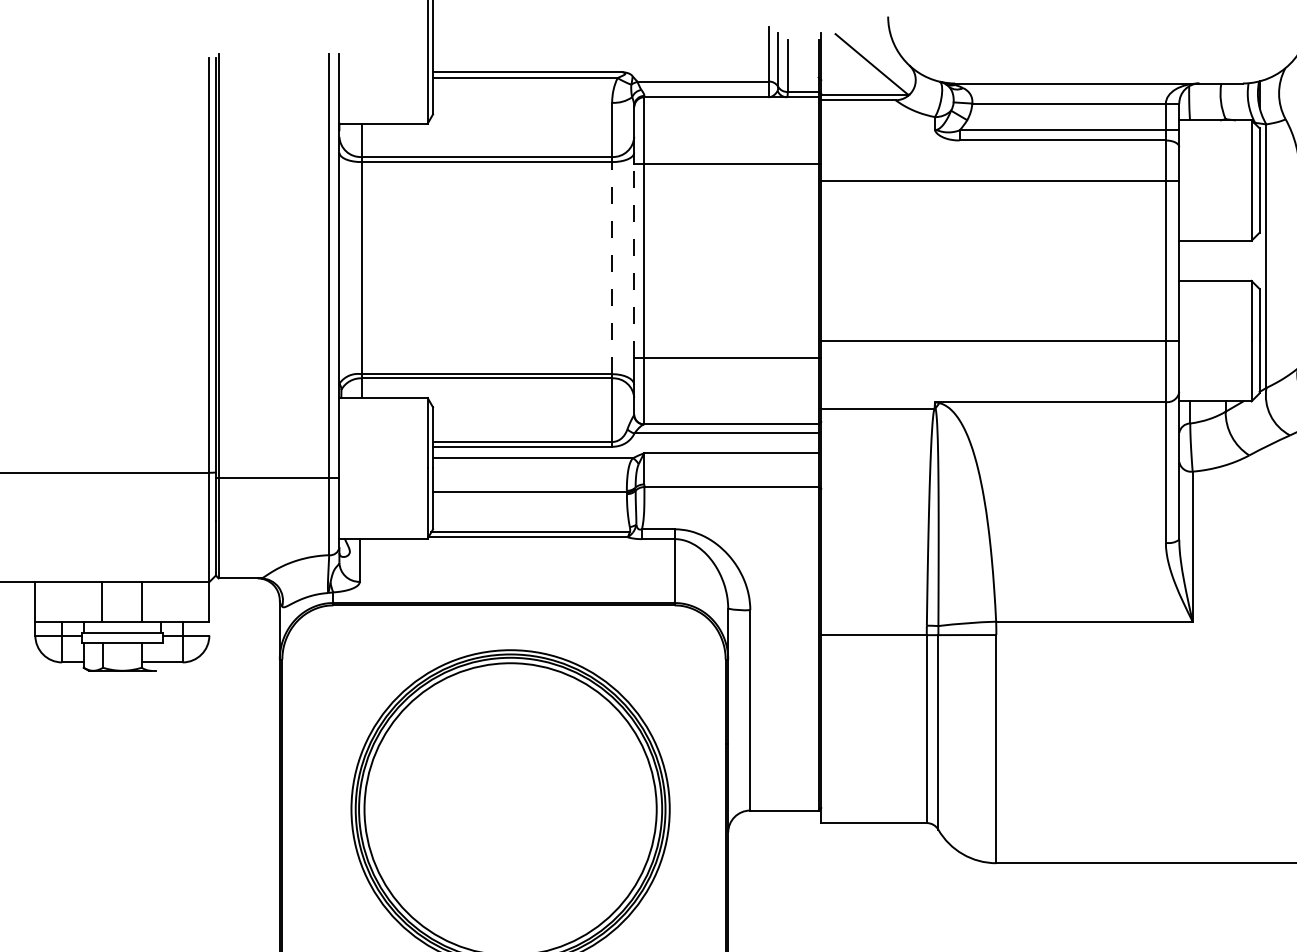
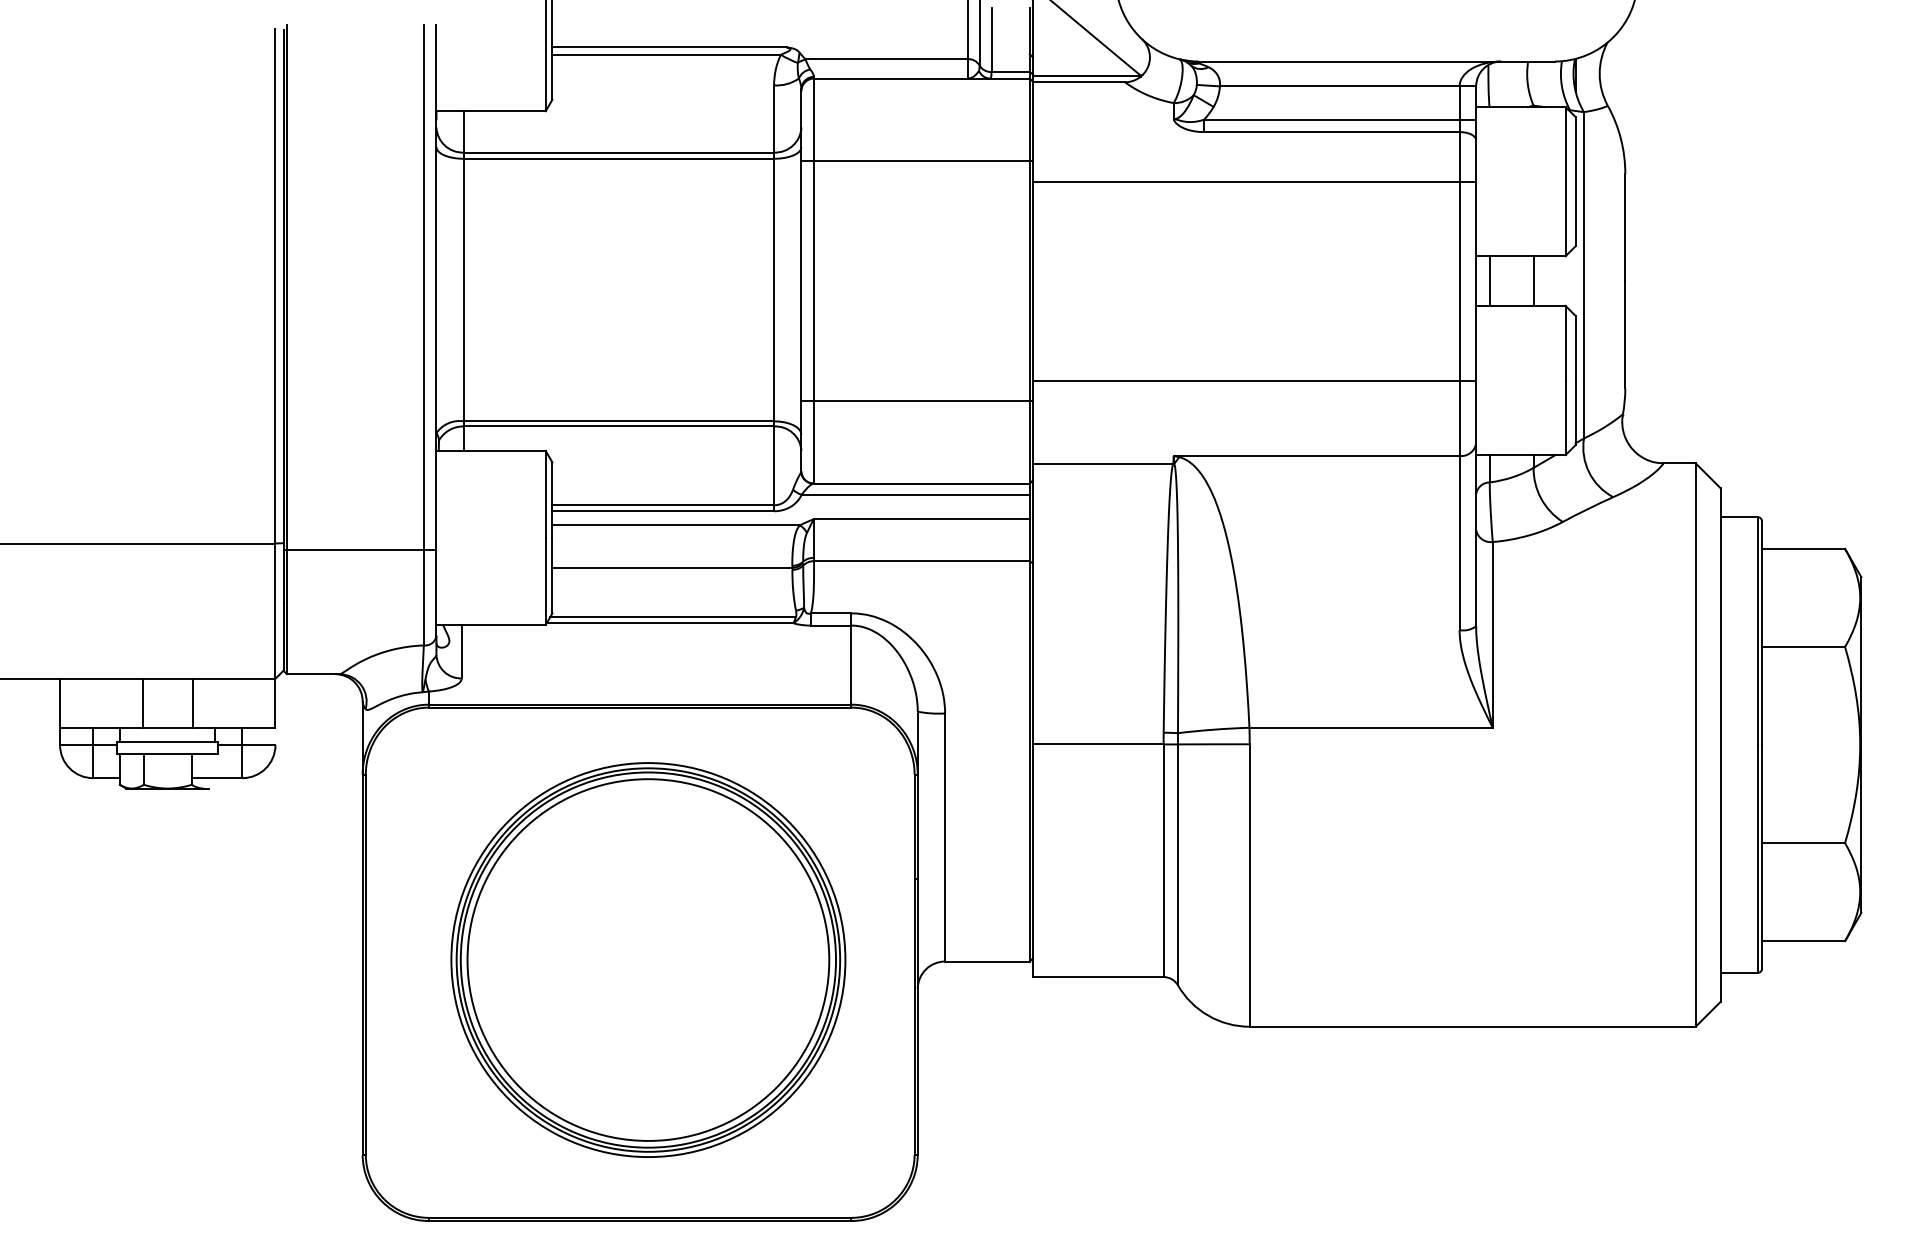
line: (1190, 260) -> (1489, 280), added
line: (1225, 260) -> (1533, 280), added
line: (634, 261) -> (801, 281), dashed -> solid
line: (612, 267) -> (774, 289), dashed -> solid

